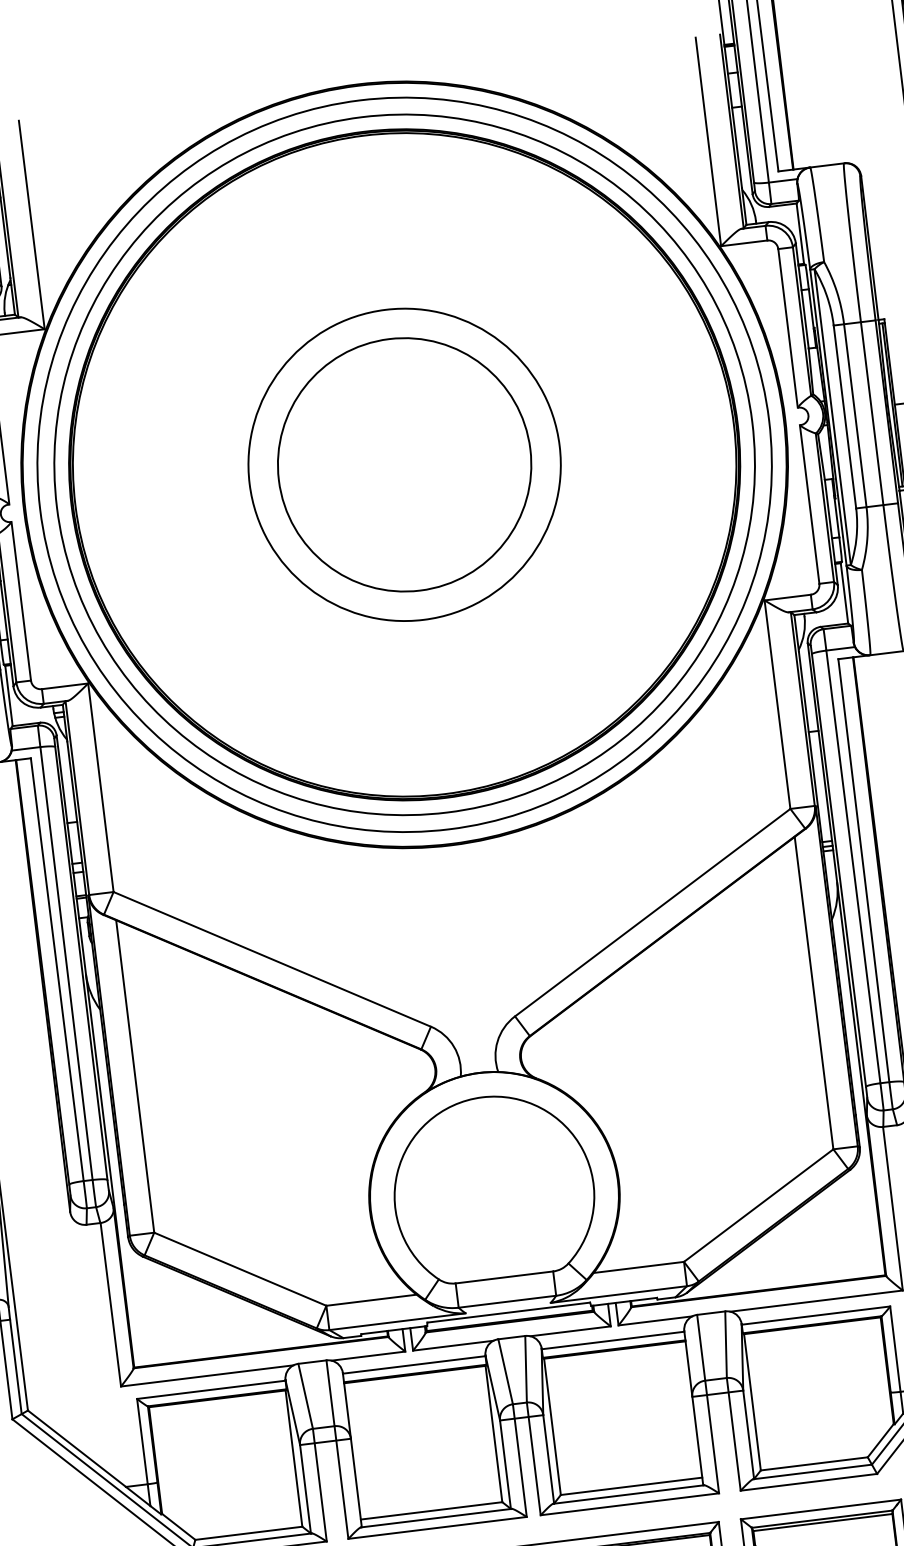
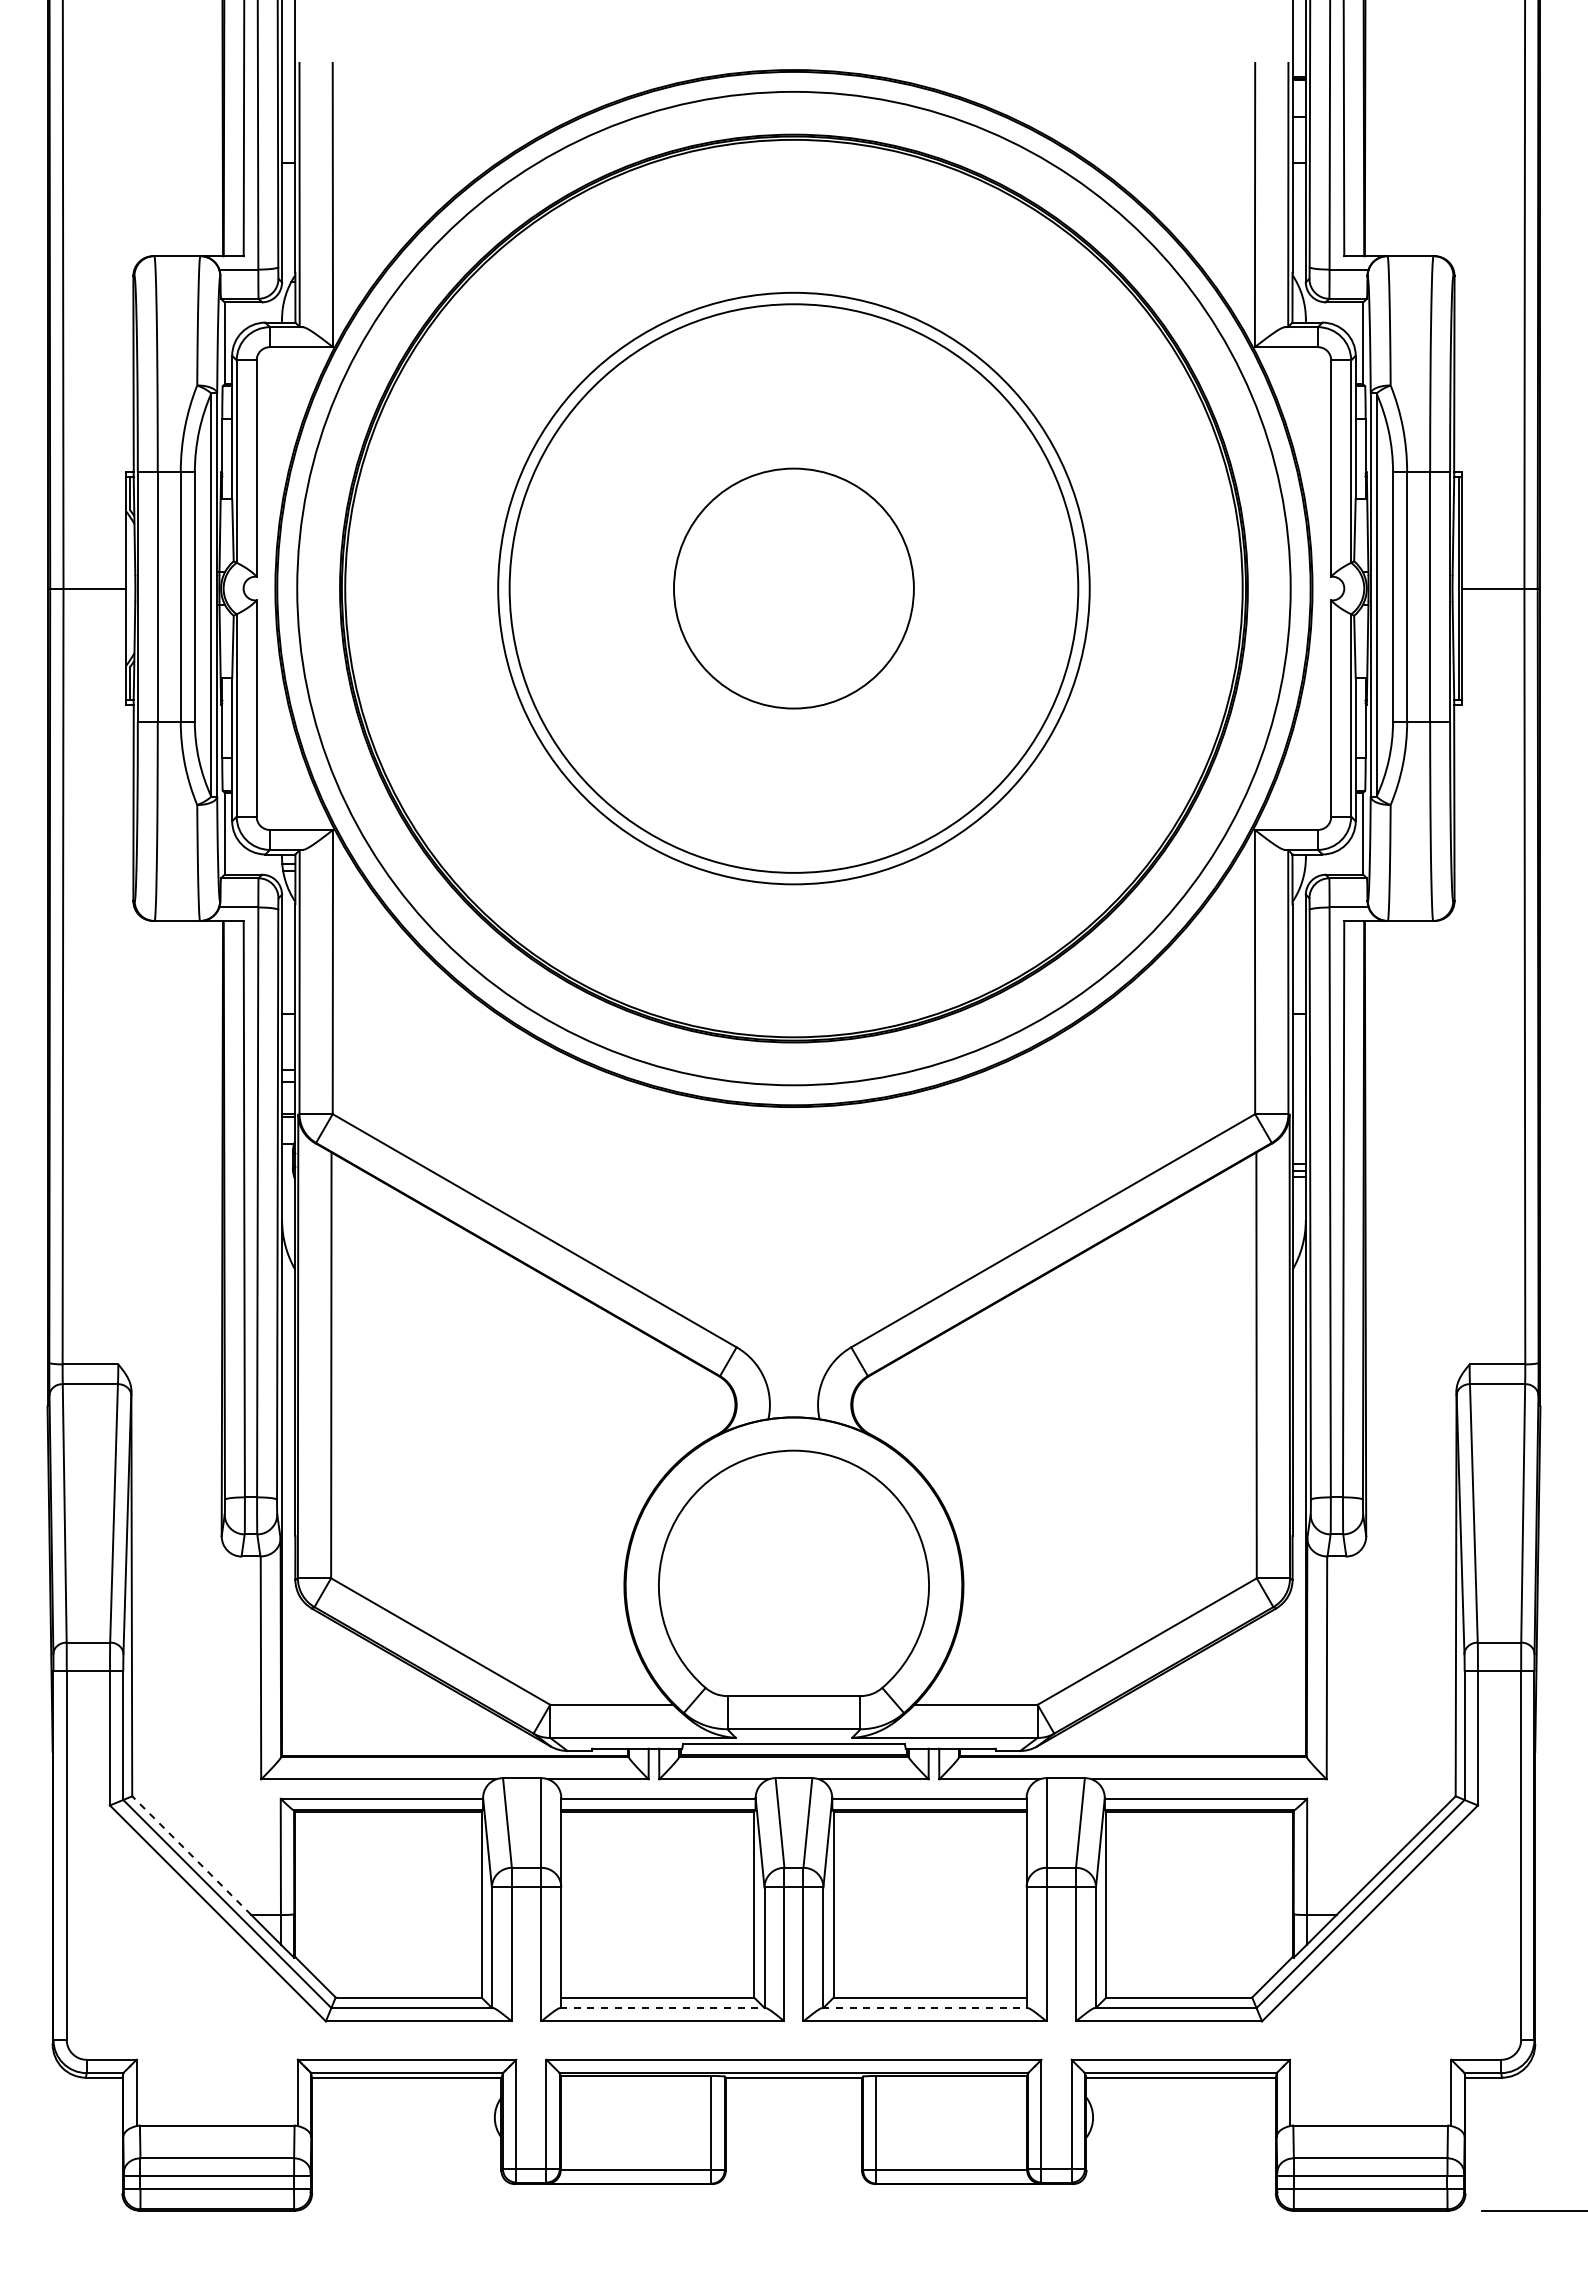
circle: (404, 464) -> (793, 588), size x0.6
circle: (404, 464) -> (793, 588), size x0.7
circle: (404, 464) -> (793, 588), size x1.4
line: (76, 1448) -> (191, 1855), solid -> dashed
line: (629, 1494) -> (925, 2008), solid -> dashed
line: (436, 1518) -> (662, 2008), solid -> dashed

